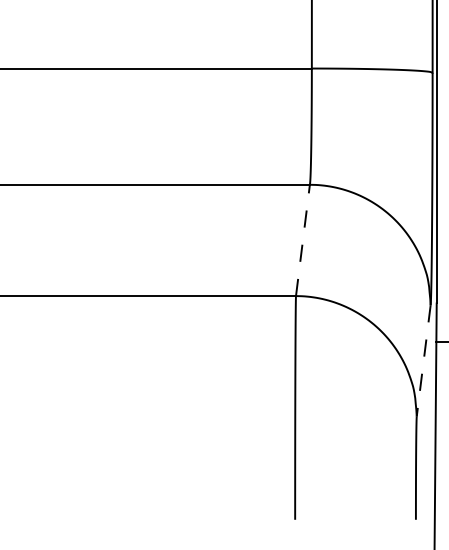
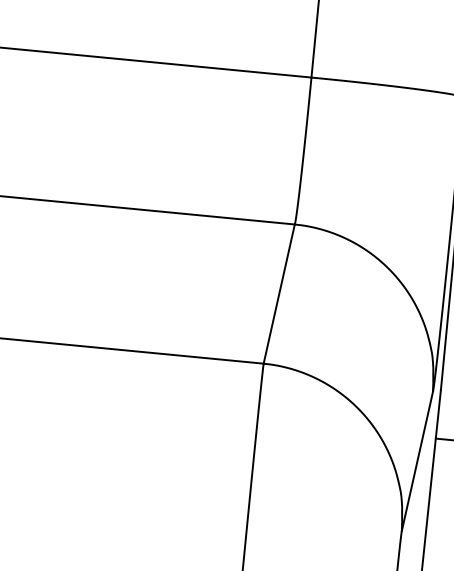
line: (303, 239) -> (280, 292), dashed -> solid
line: (423, 361) -> (417, 462), dashed -> solid

